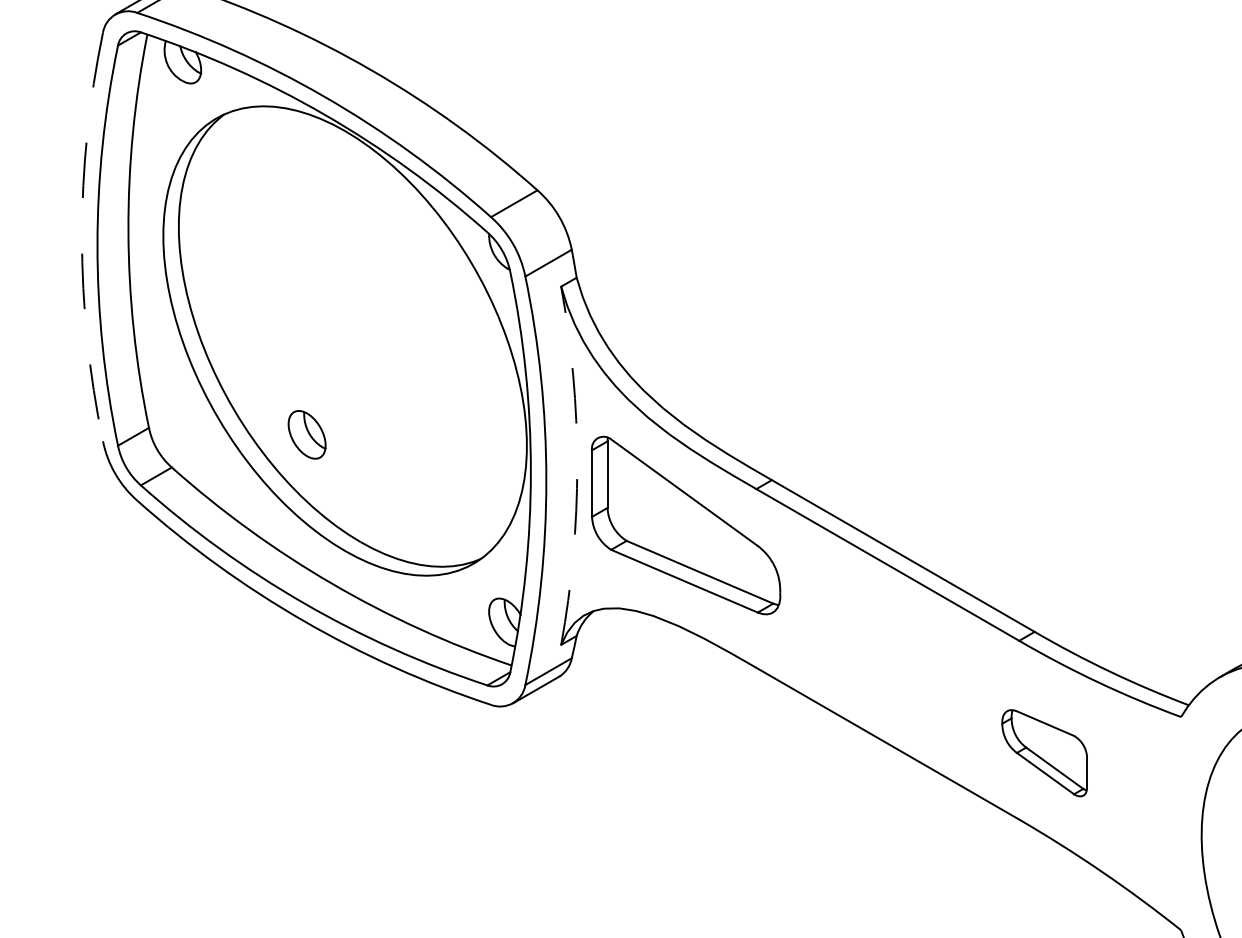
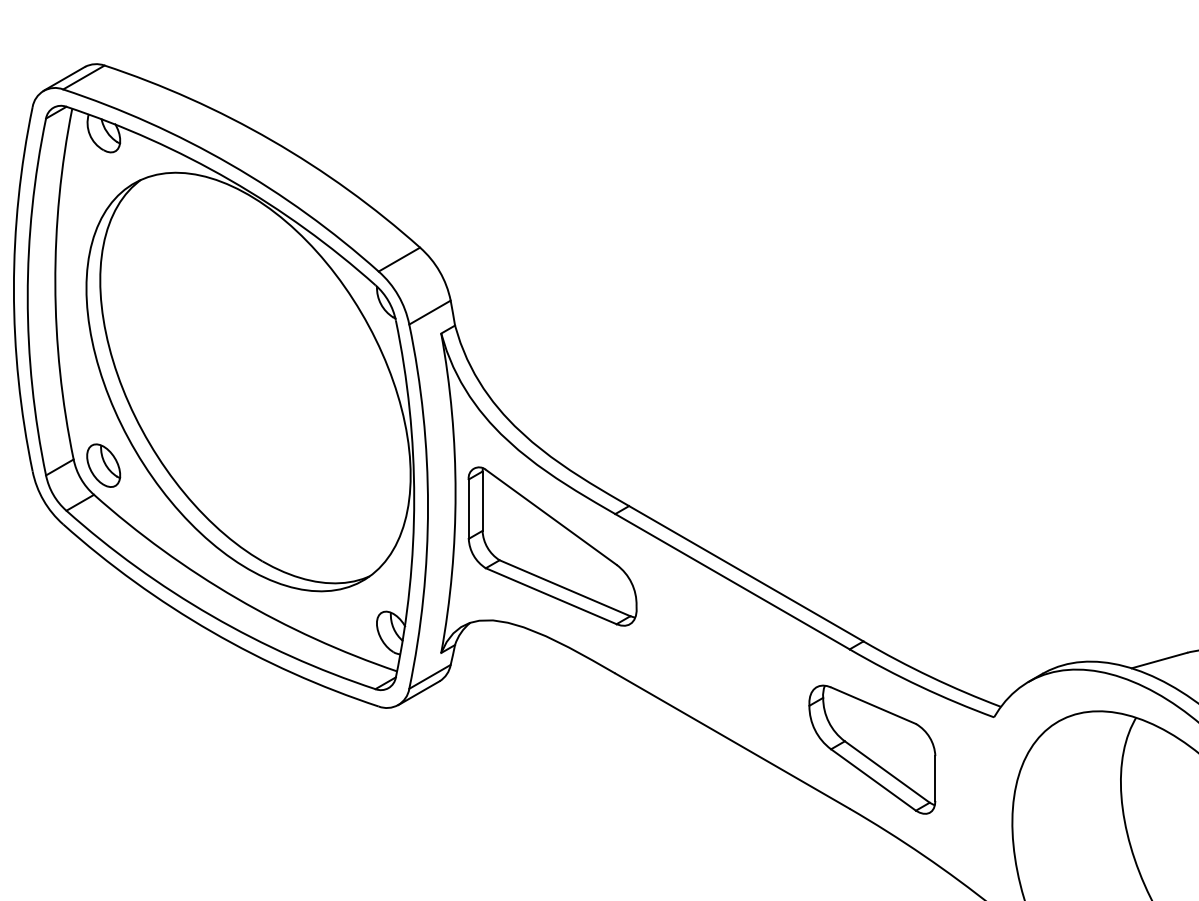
arc: (81, 237) -> (13, 289), dashed -> solid
part: (306, 434) -> (103, 465), moved
arc: (577, 466) -> (455, 493), dashed -> solid
part: (1044, 753) -> (872, 749), size x1.67

